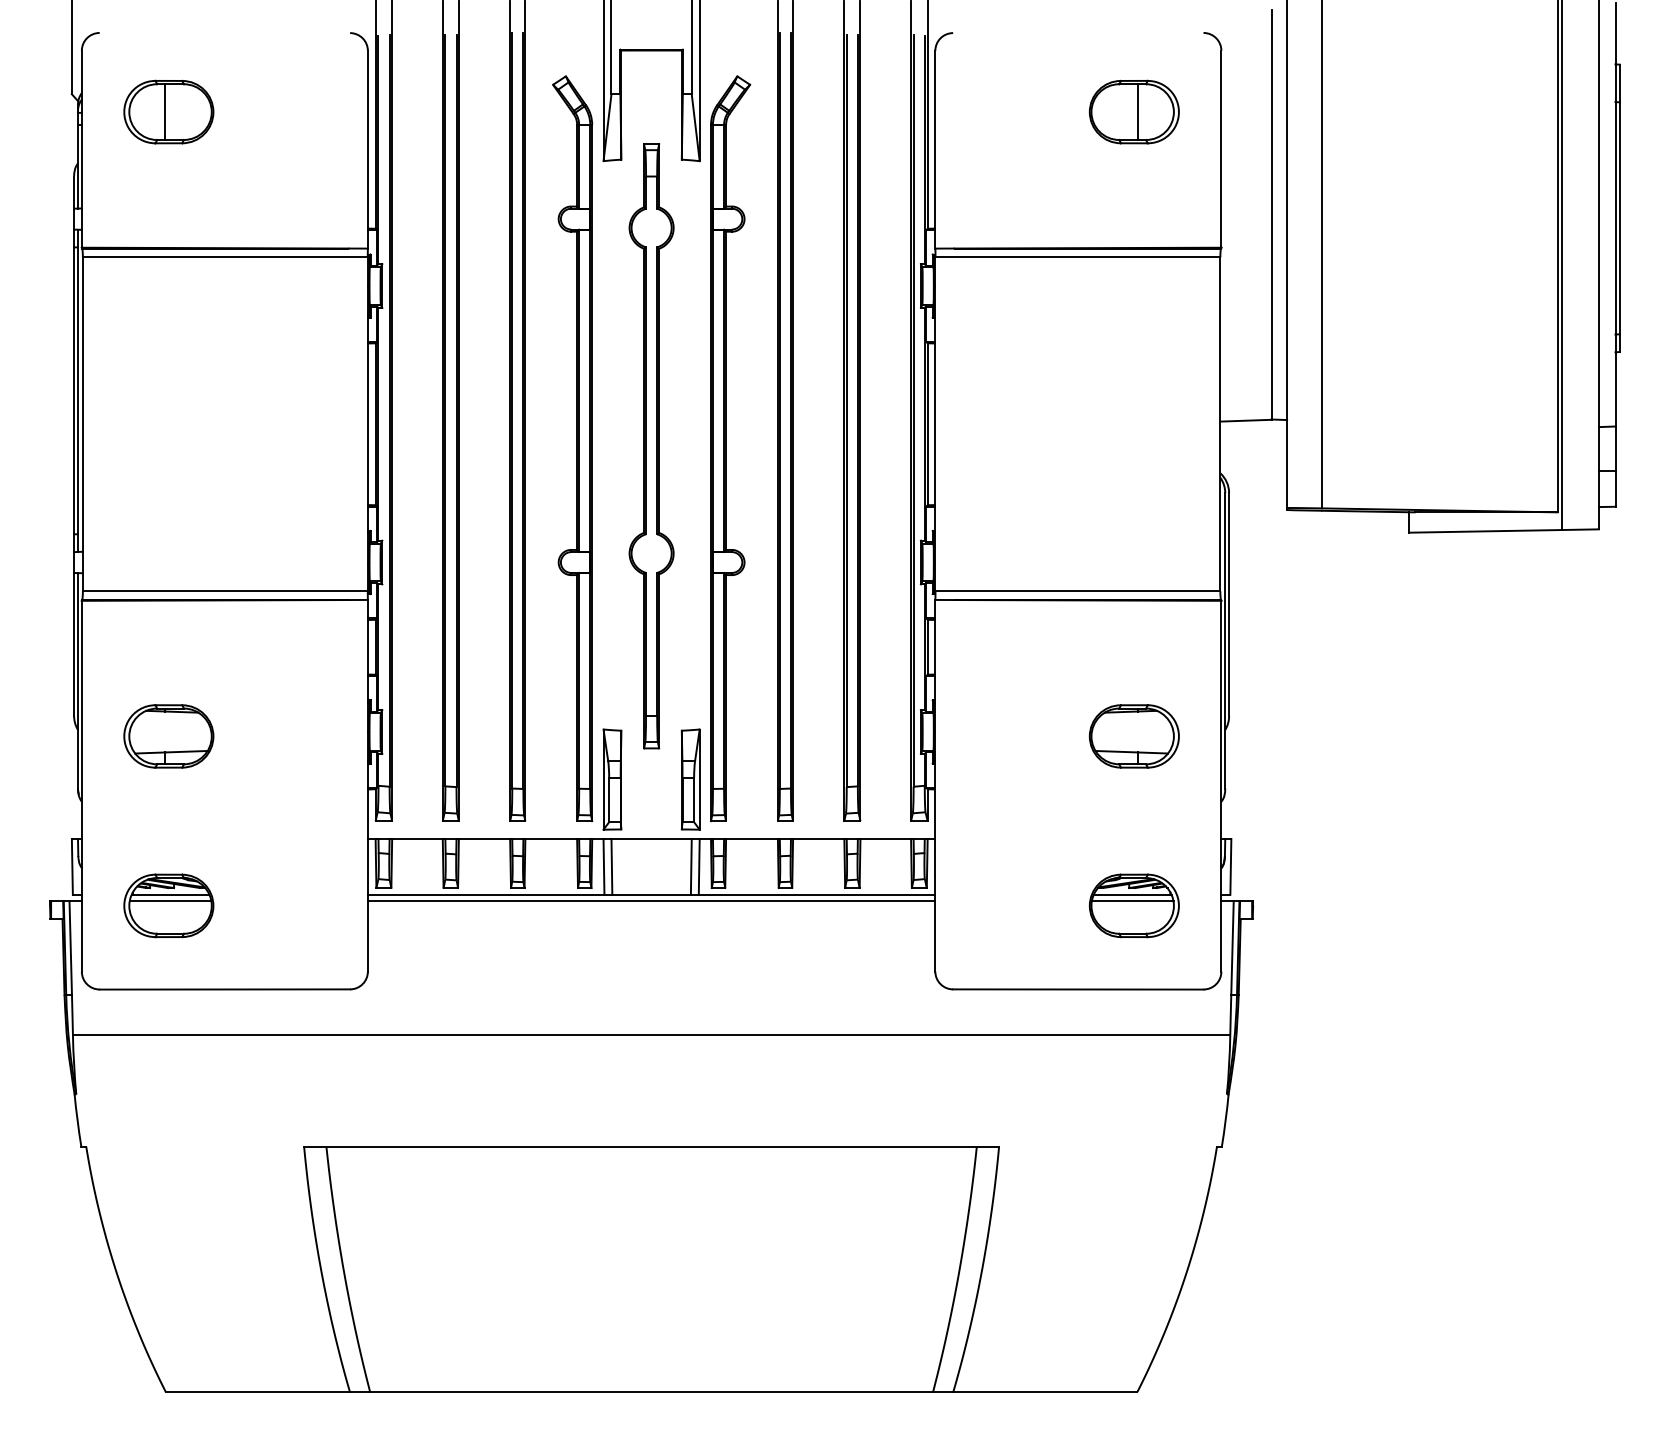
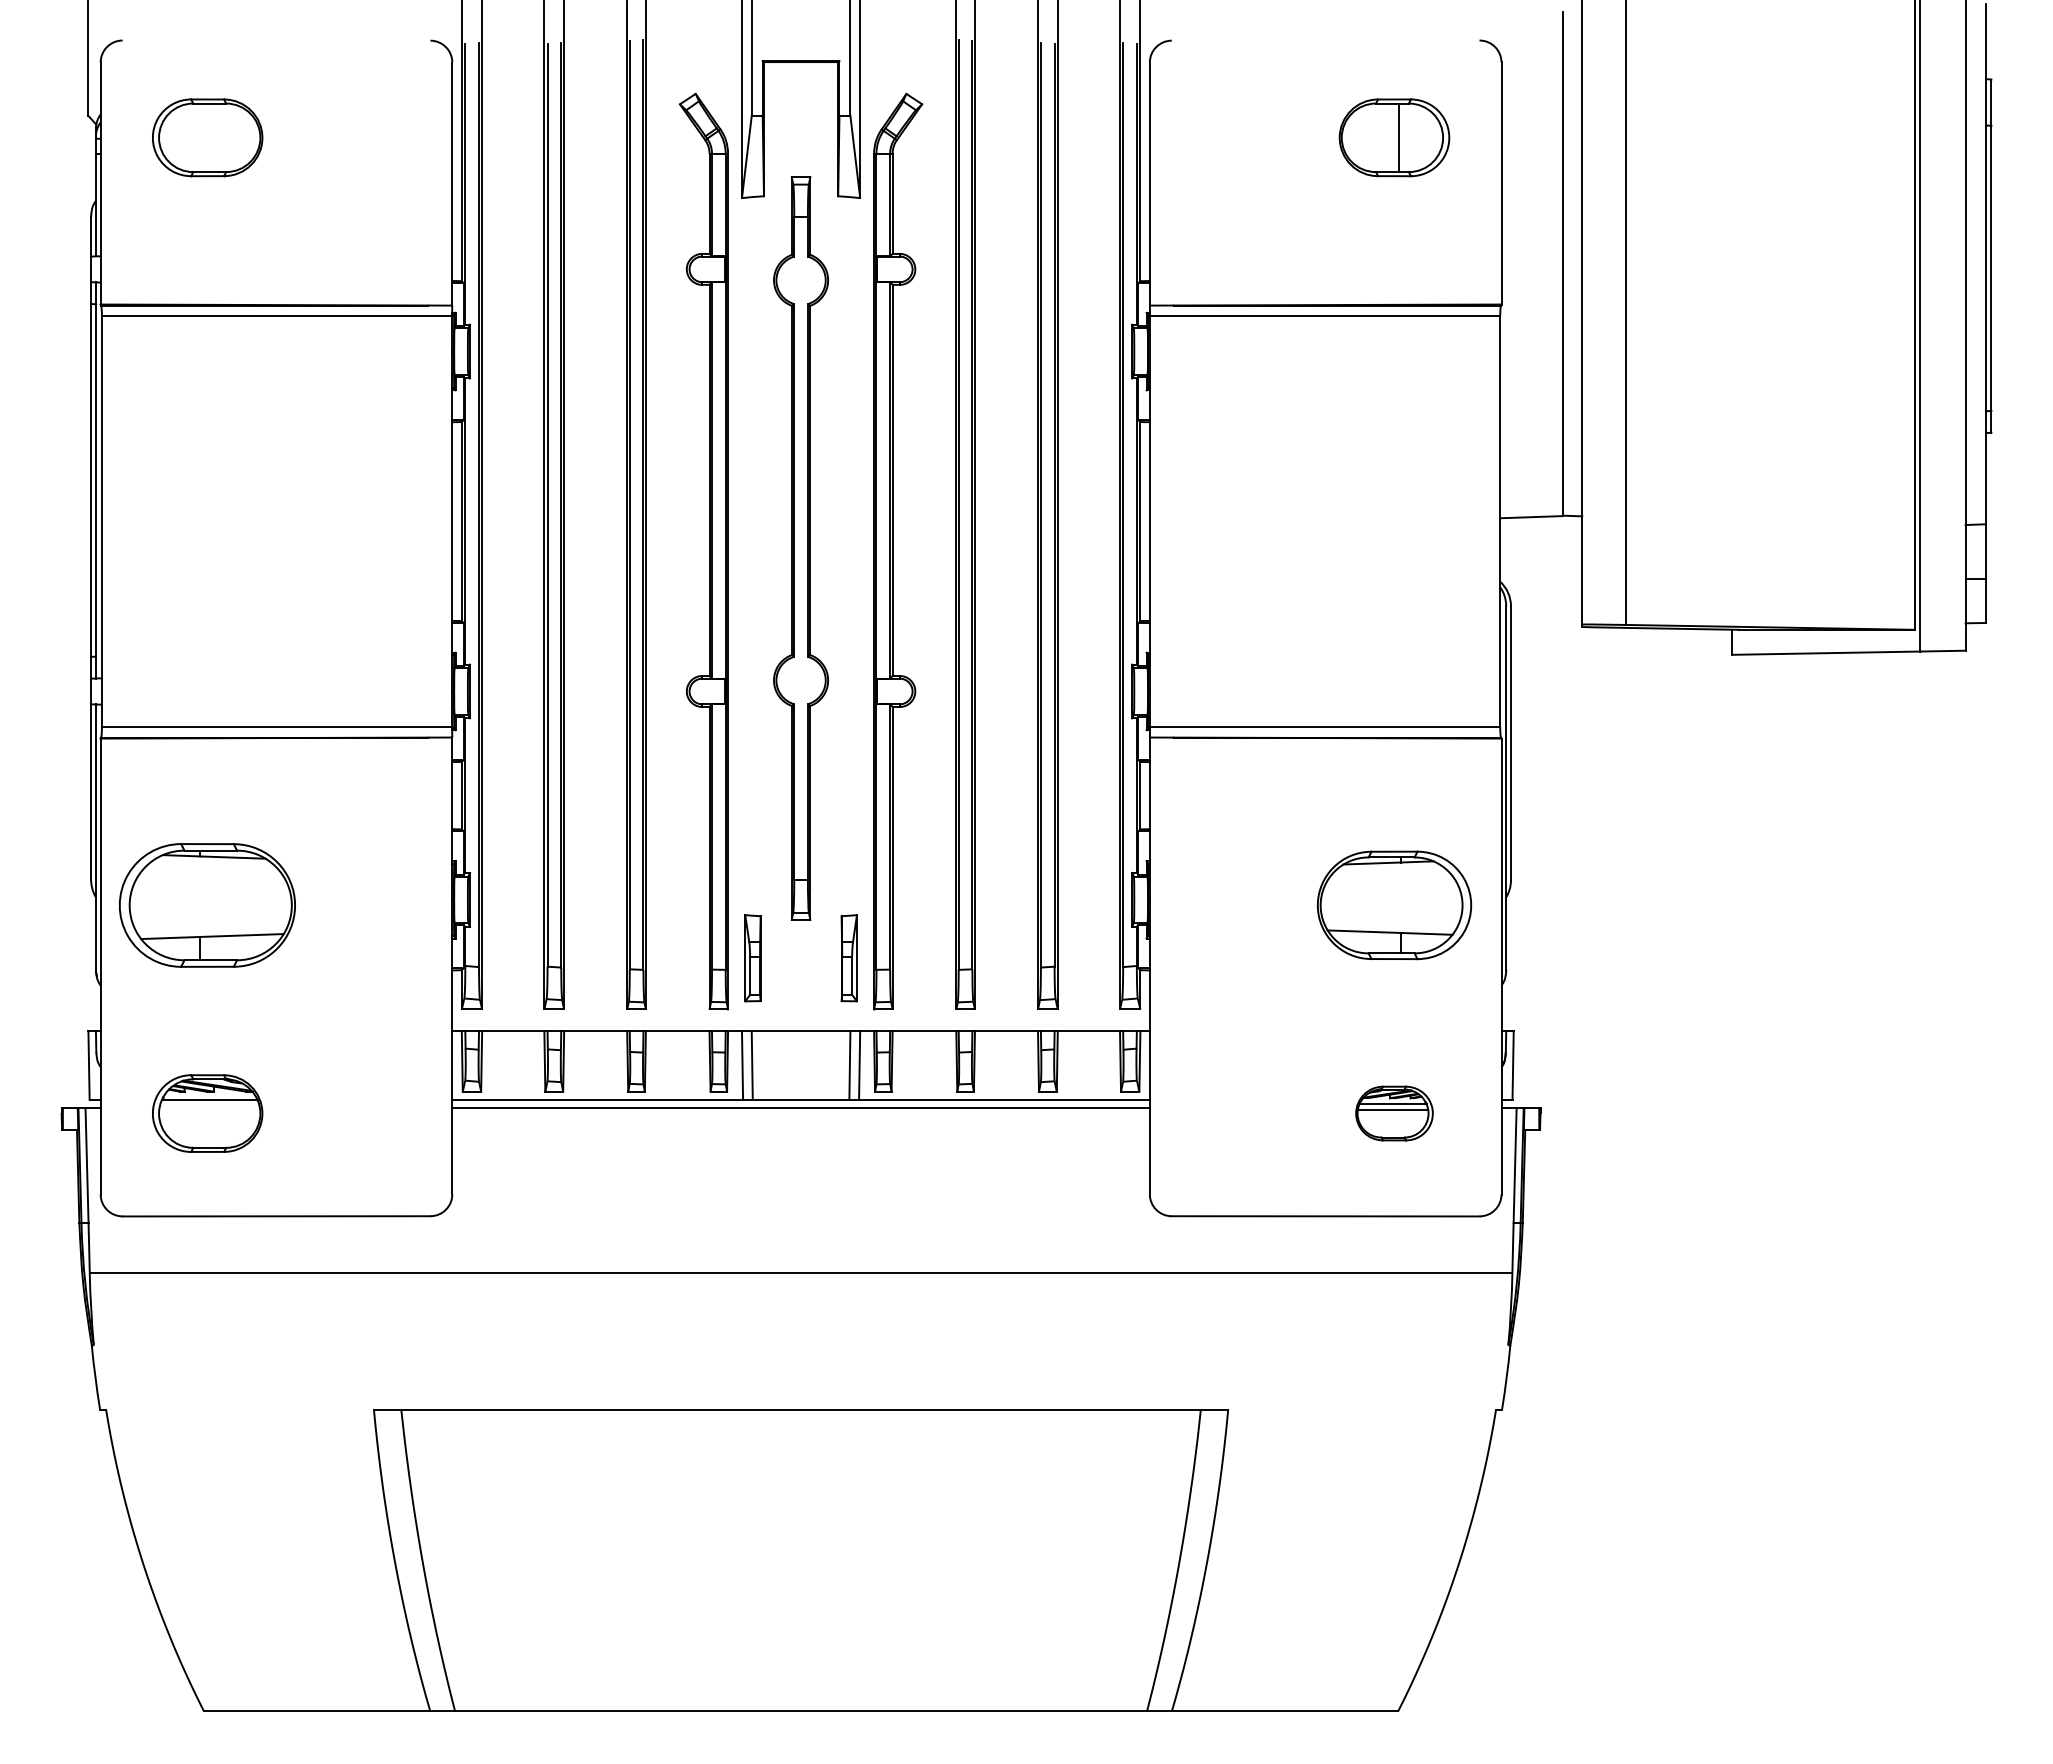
line: (165, 111) -> (203, 137), removed
part: (168, 735) -> (207, 904), size x1.6
part: (1134, 735) -> (1394, 904), size x1.4
part: (612, 778) -> (752, 957), size x0.7
part: (691, 778) -> (849, 957), size x0.7
line: (170, 901) -> (209, 1108), removed
part: (1134, 905) -> (1394, 1113), size x0.7

